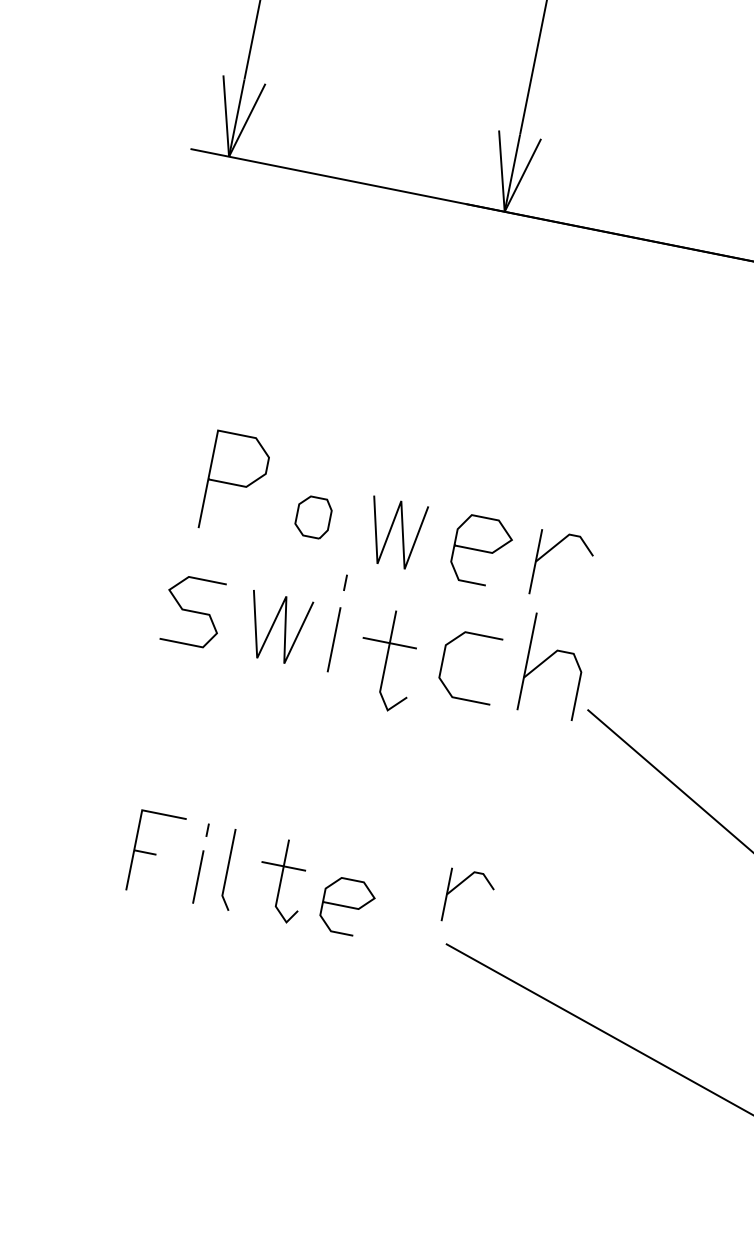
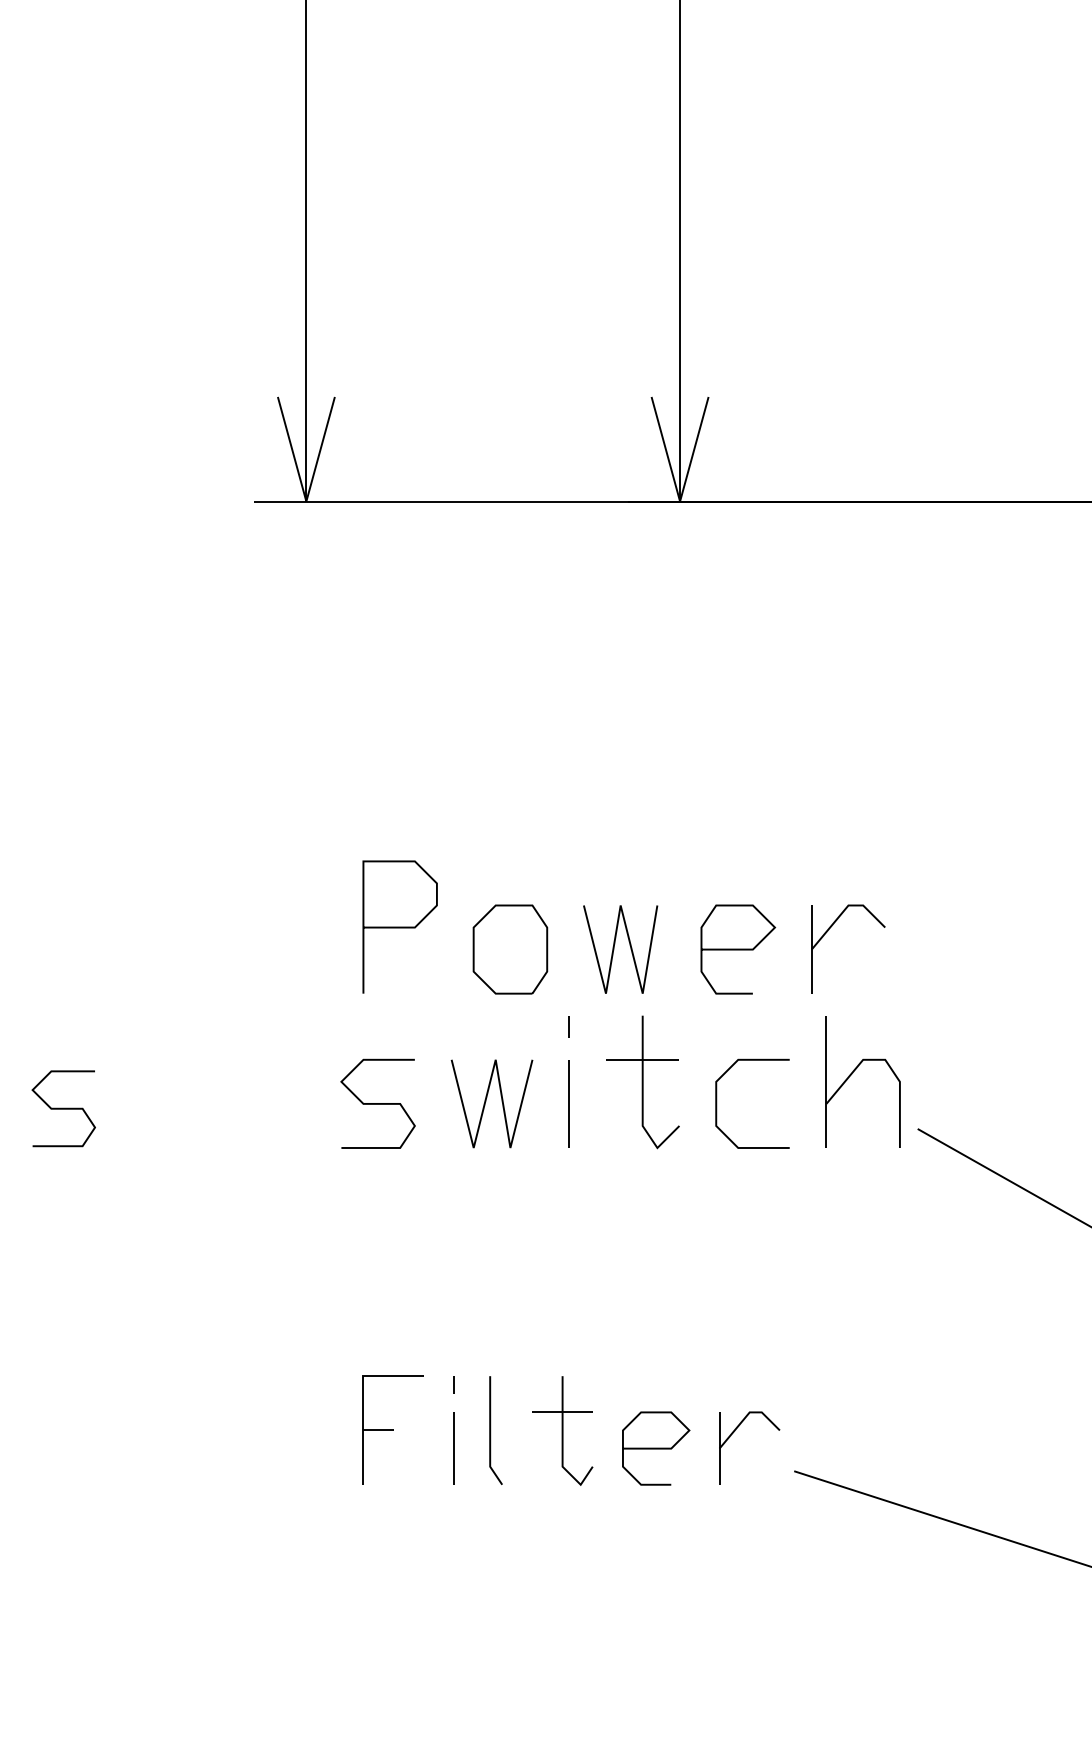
part: (313, 517) -> (510, 949), size x1.67
part: (386, 659) -> (642, 1082), moved
part: (460, 884) -> (734, 1432), moved

